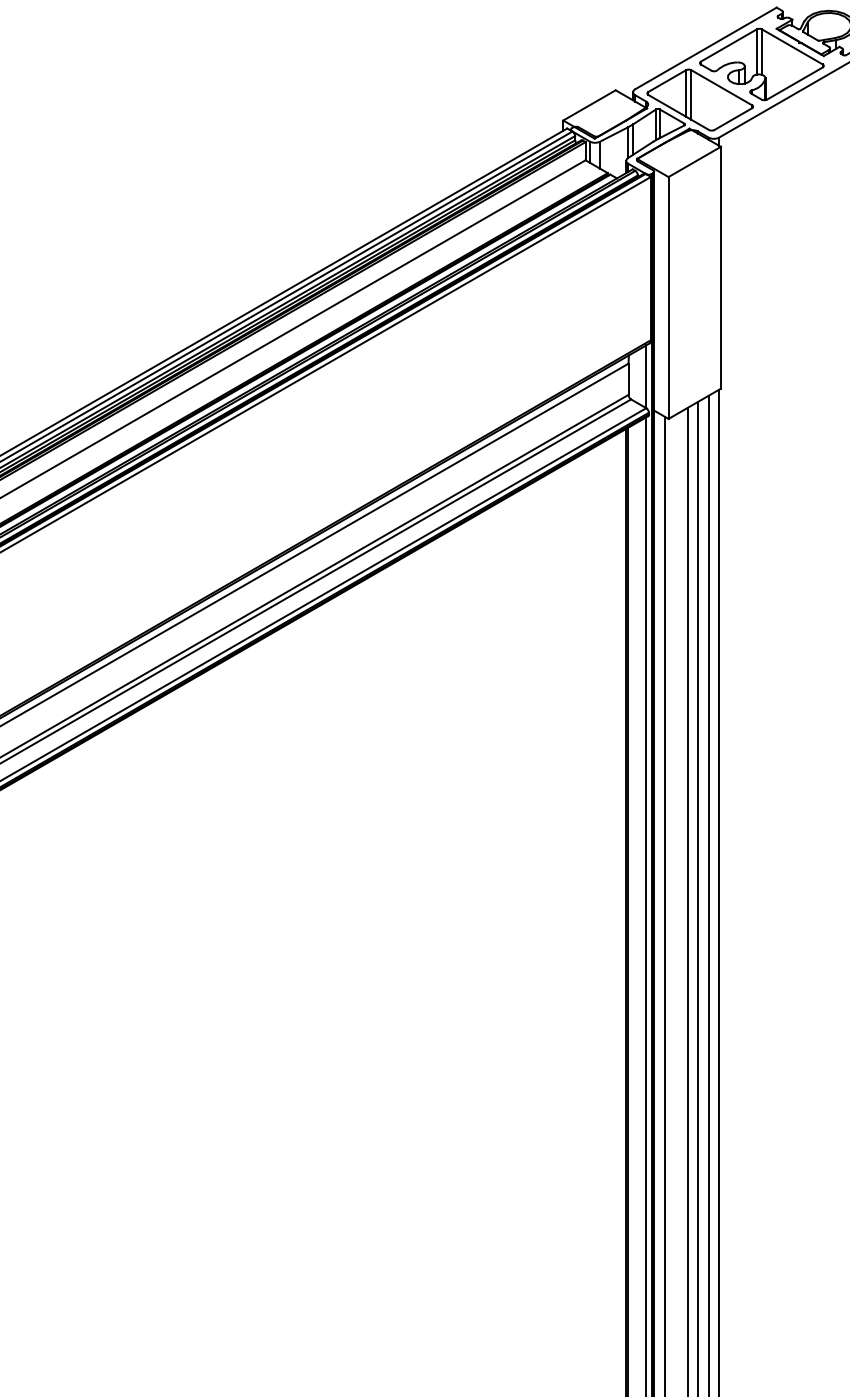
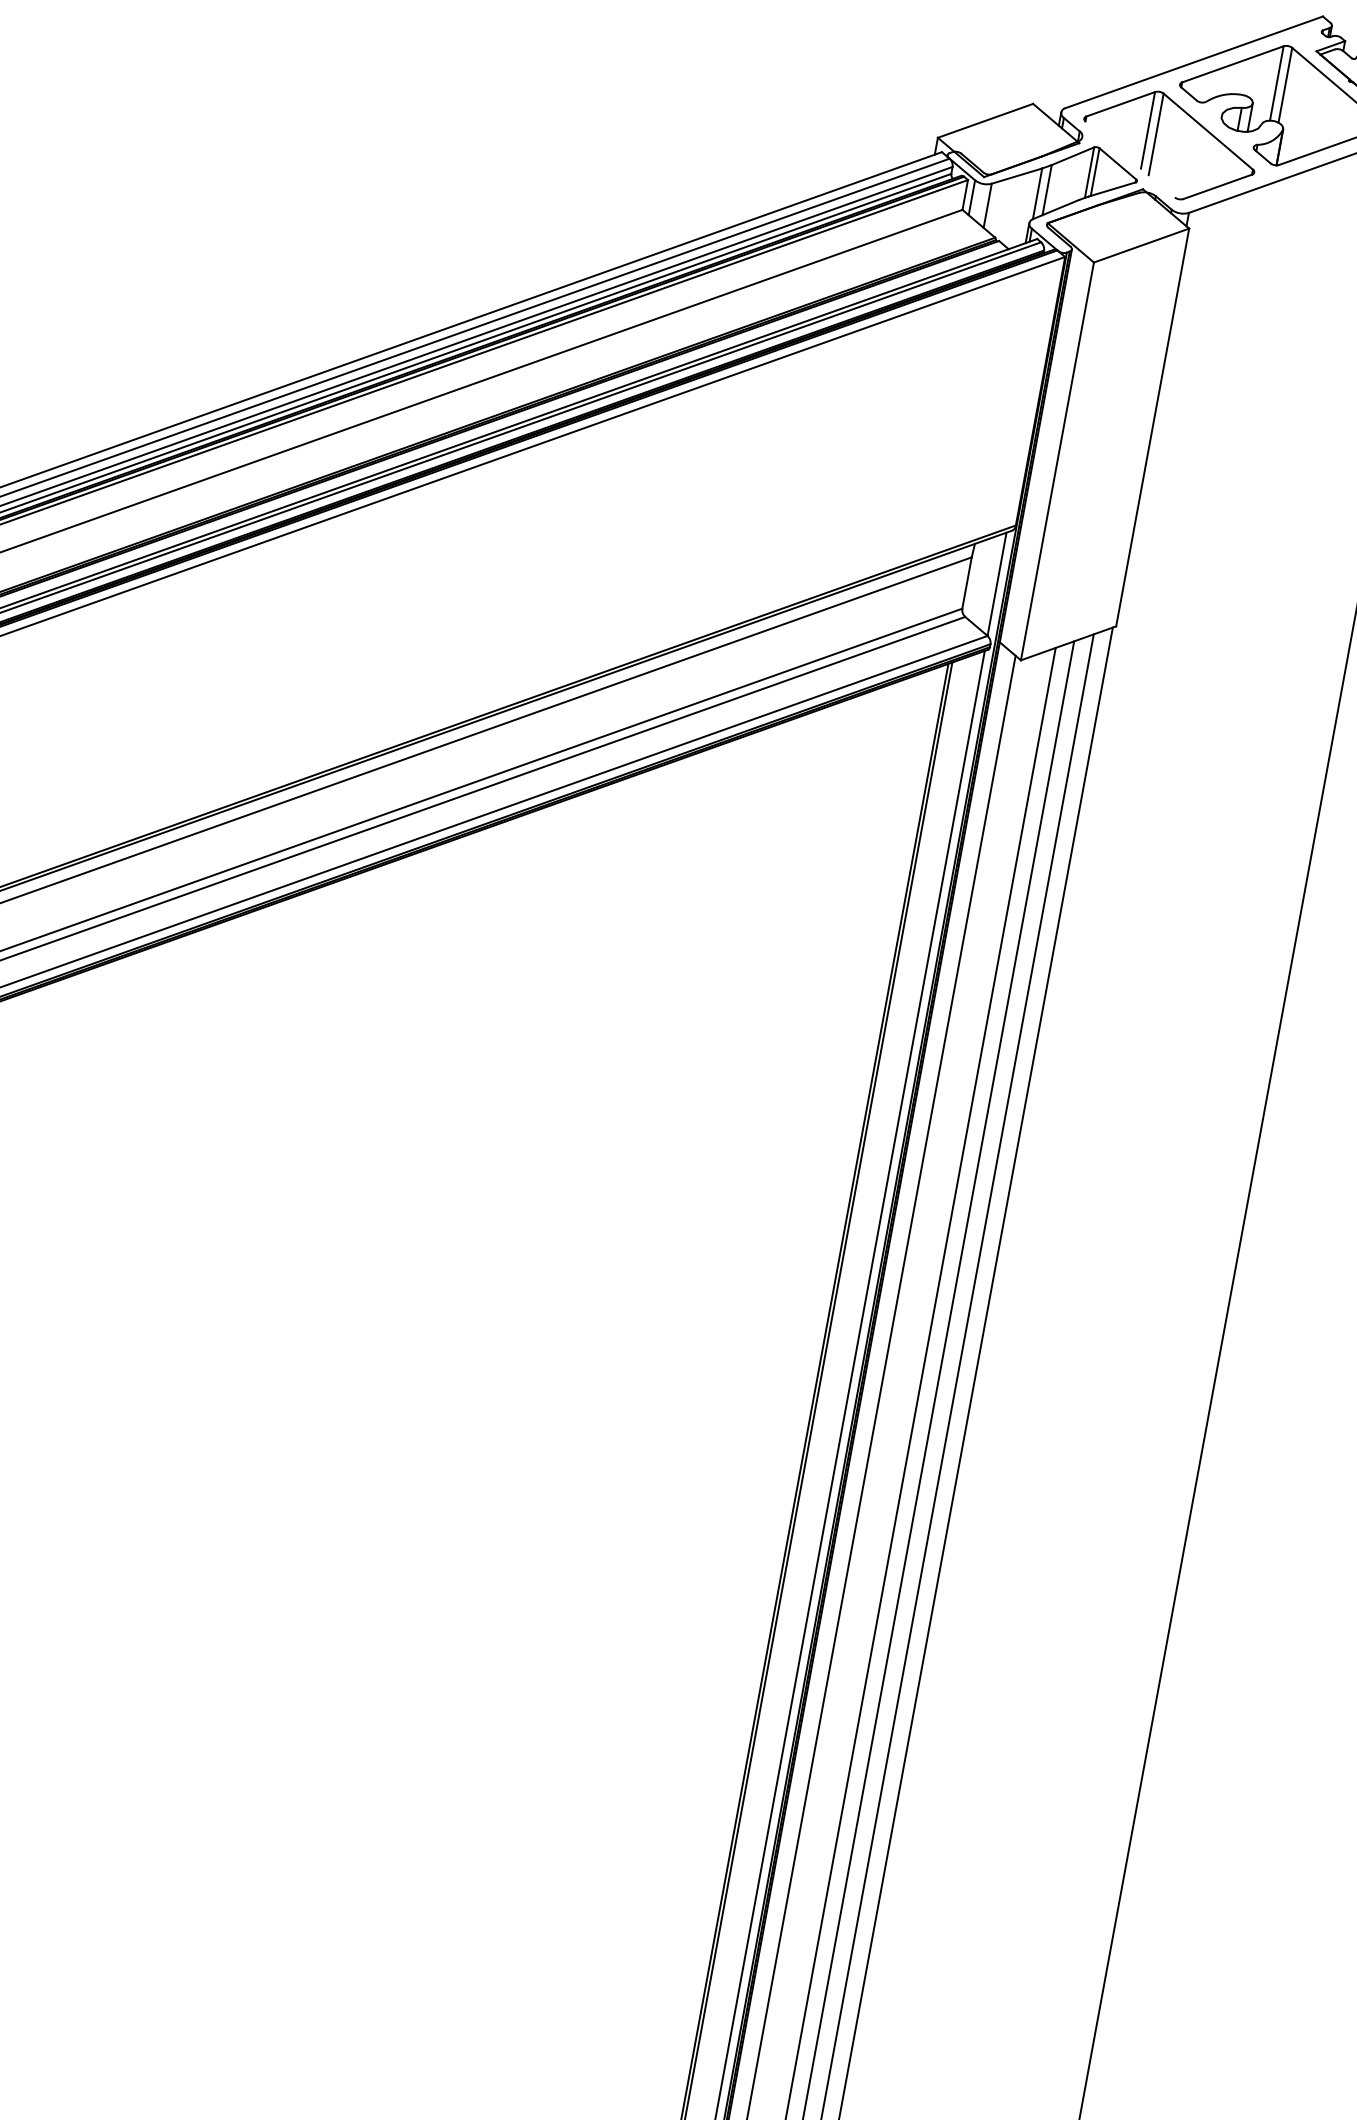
line: (678, 112) -> (1129, 159), removed

